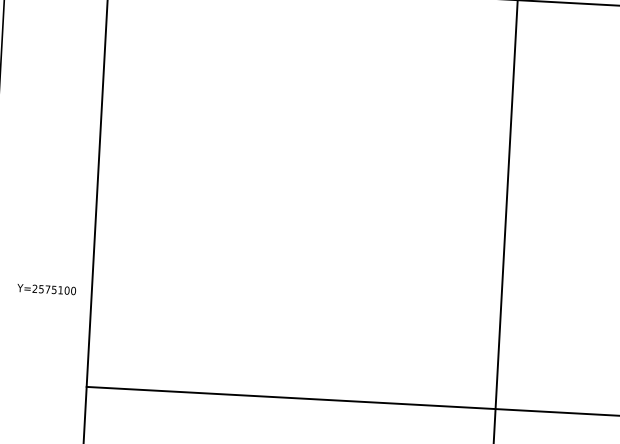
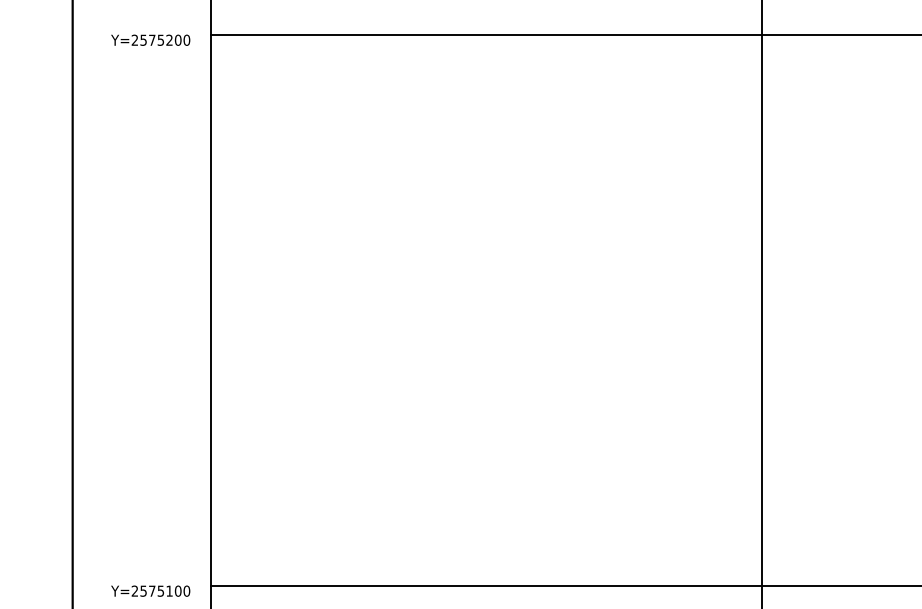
text: (46, 289) -> (150, 590), moved

